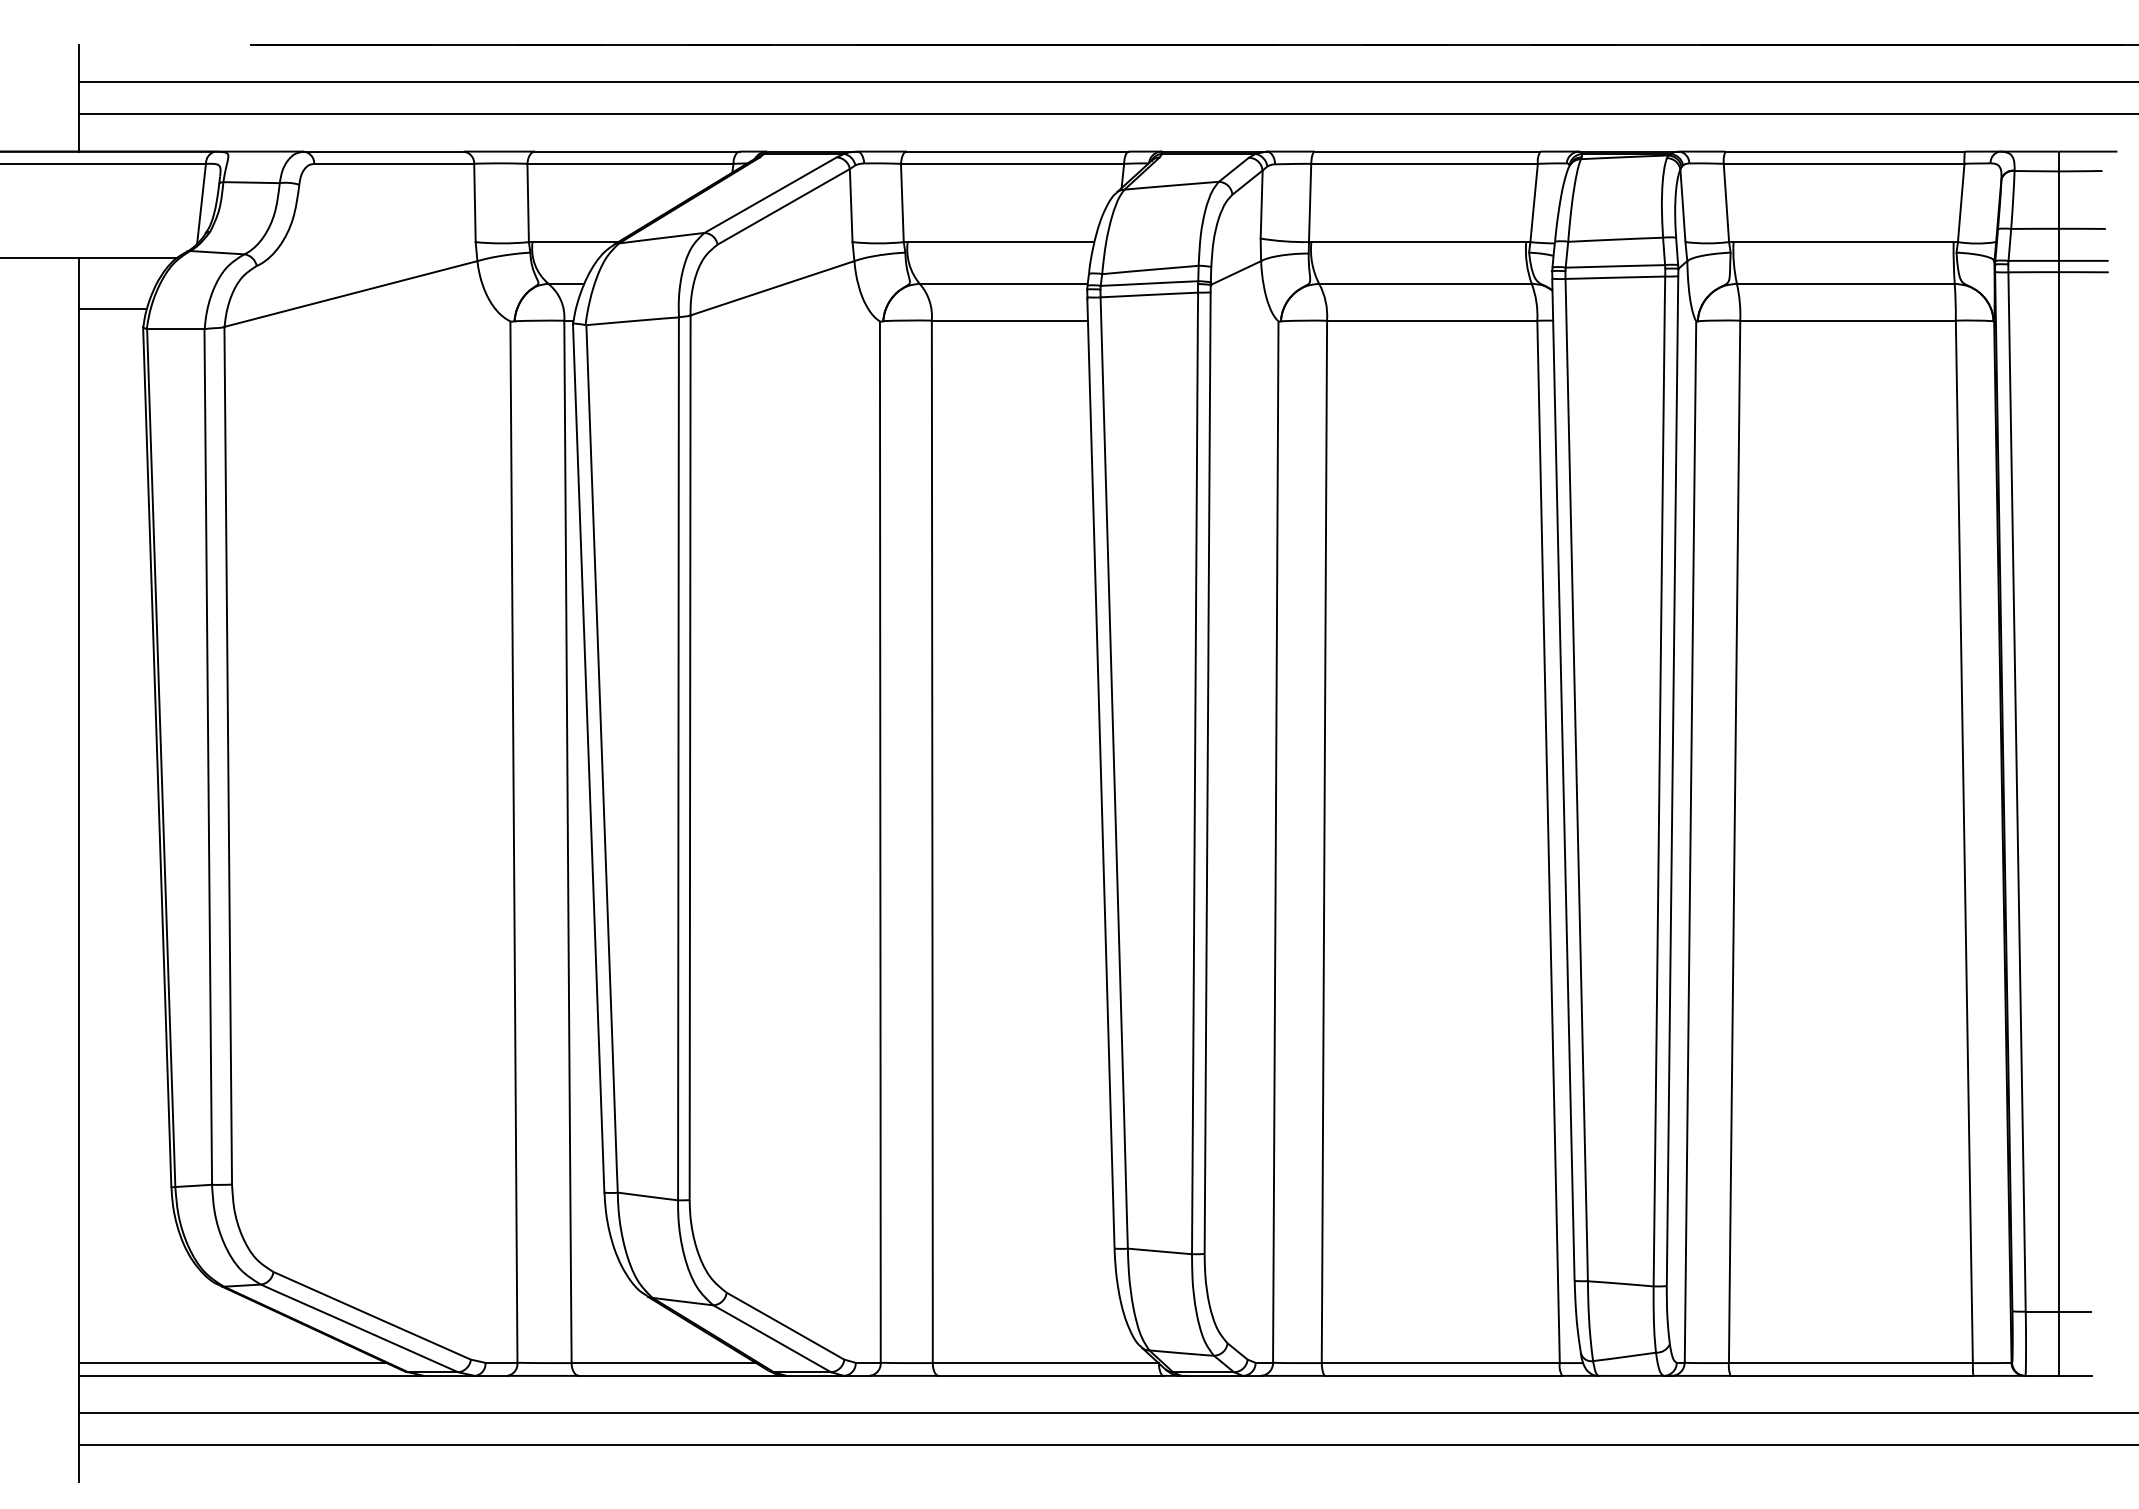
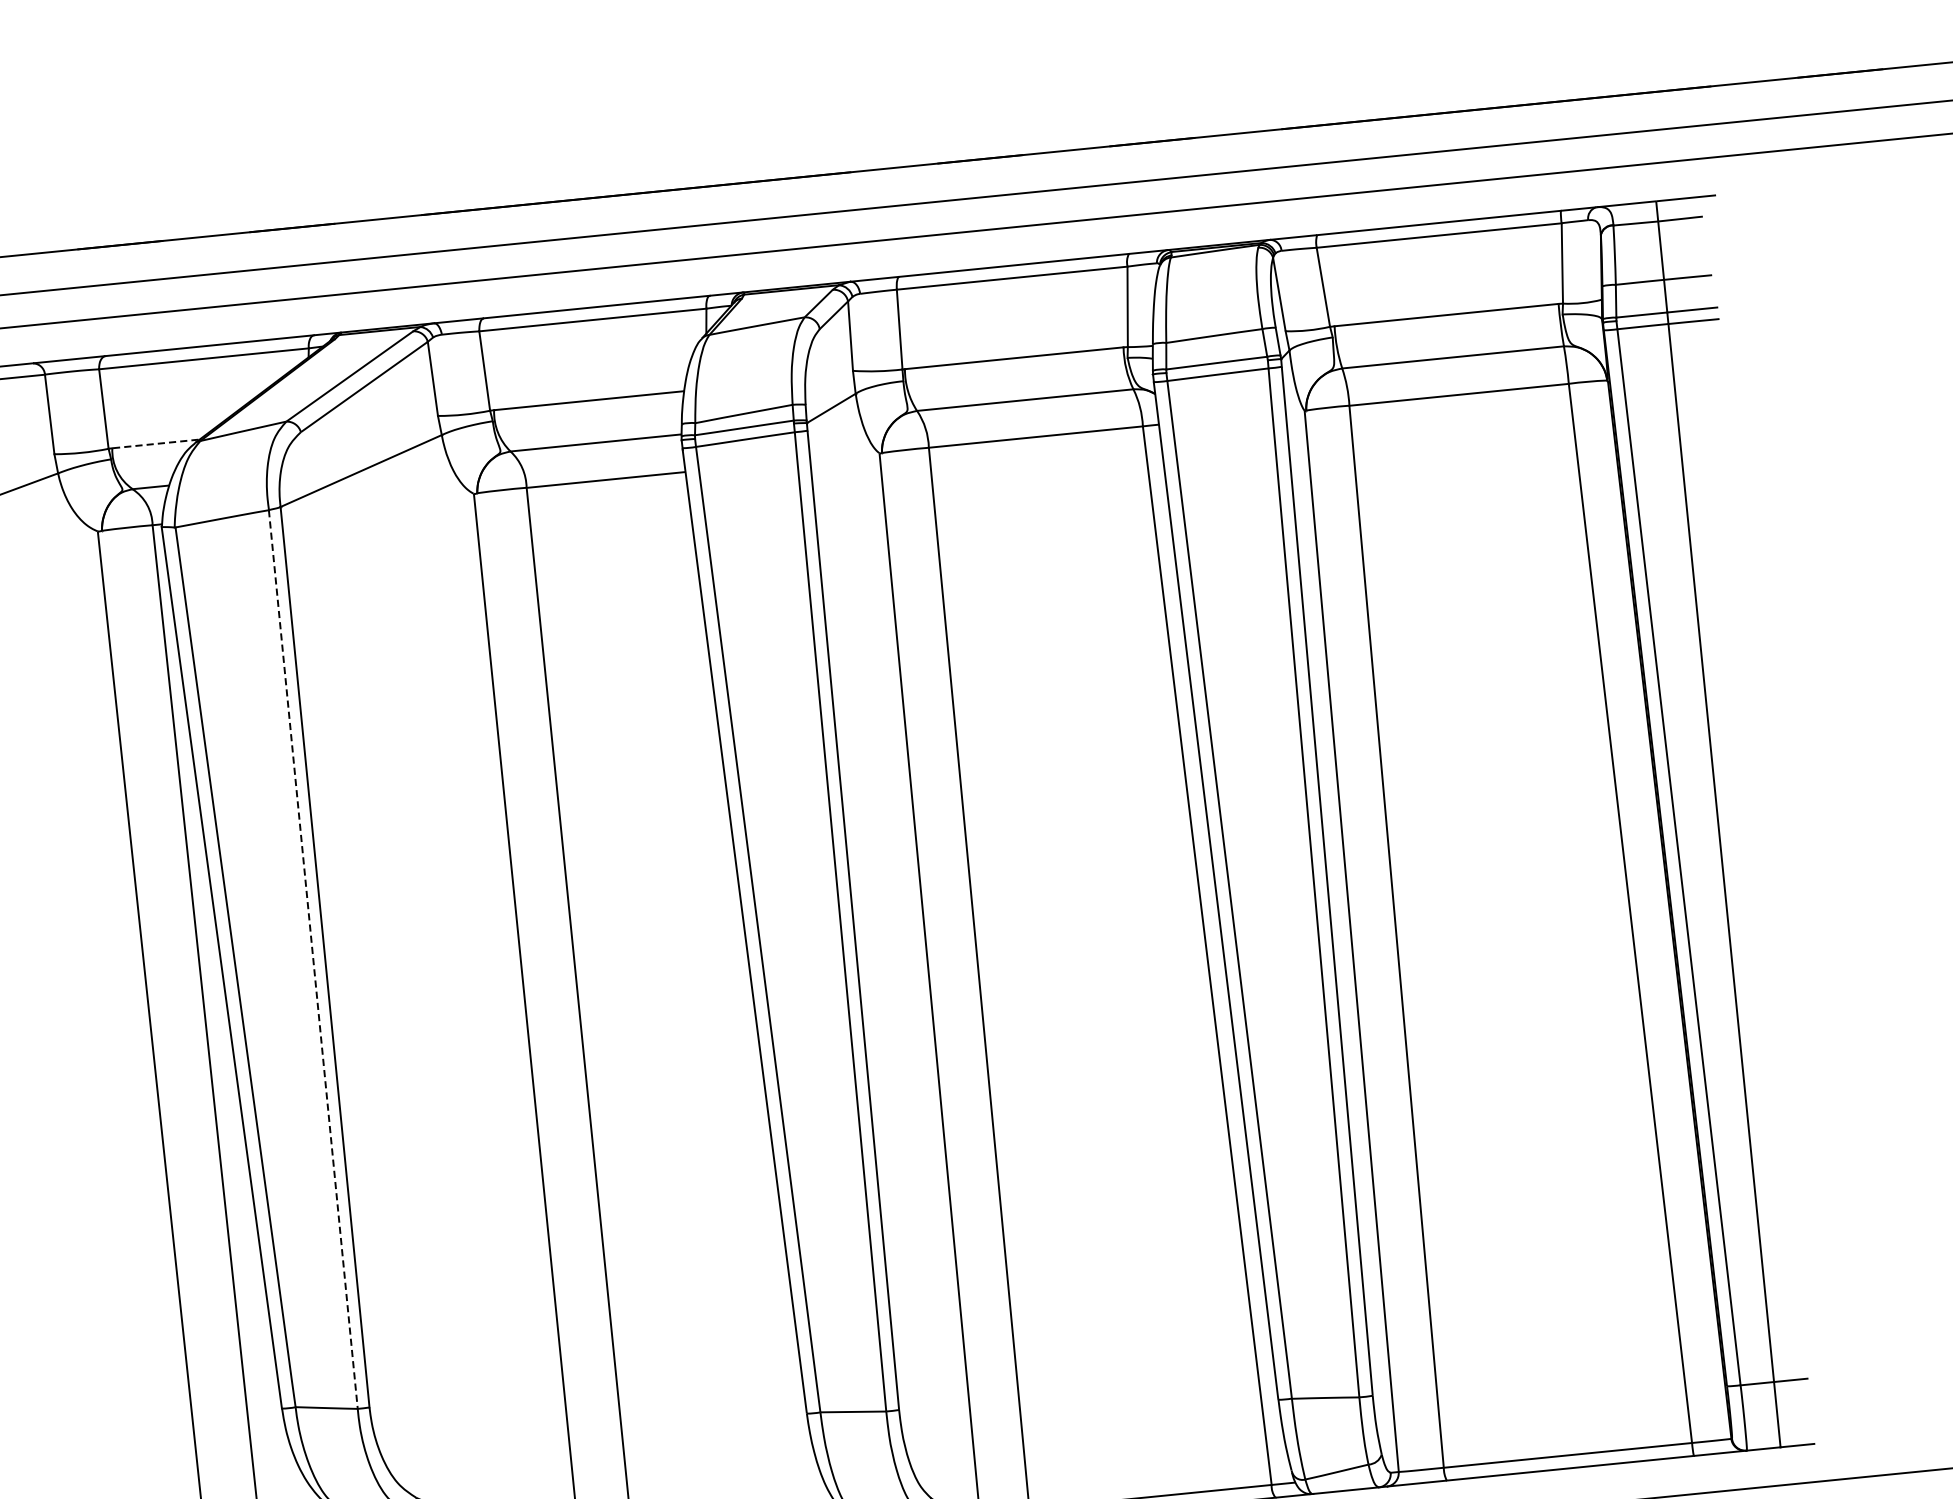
line: (574, 241) -> (154, 443), solid -> dashed
line: (678, 759) -> (313, 960), solid -> dashed

